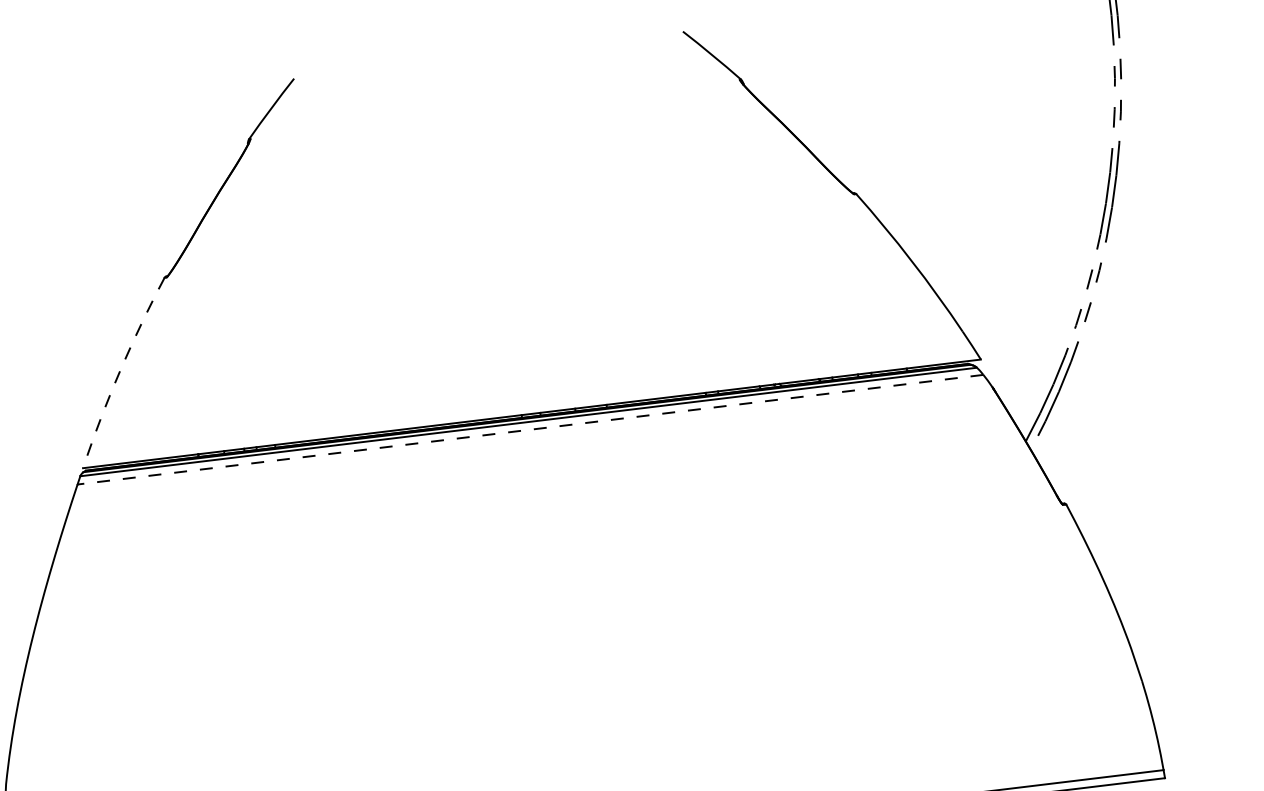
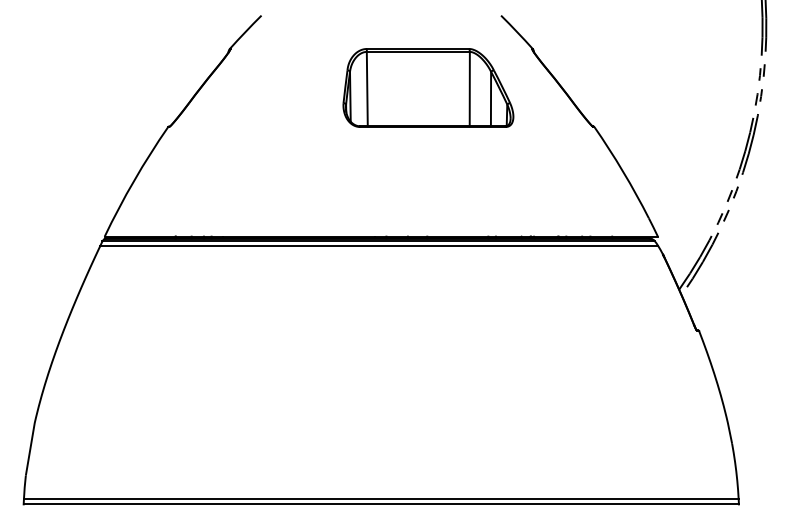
part: (579, 162) -> (428, 87), added
arc: (120, 371) -> (134, 180), dashed -> solid
line: (529, 430) -> (378, 246), dashed -> solid

